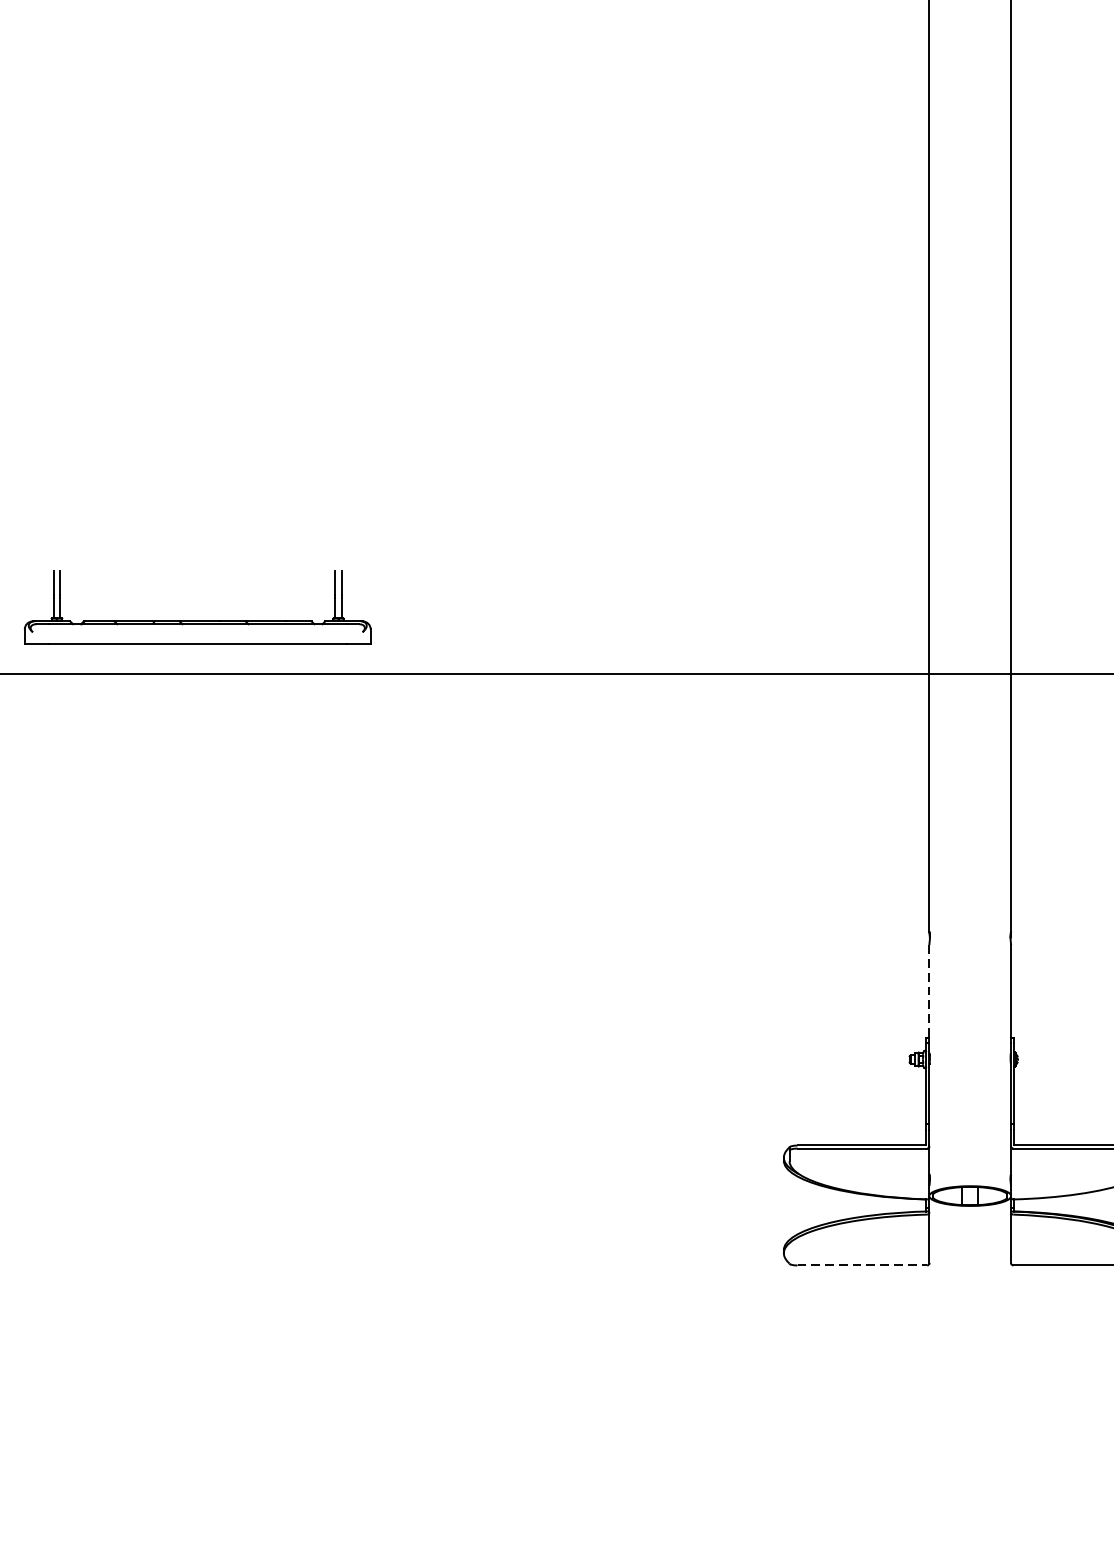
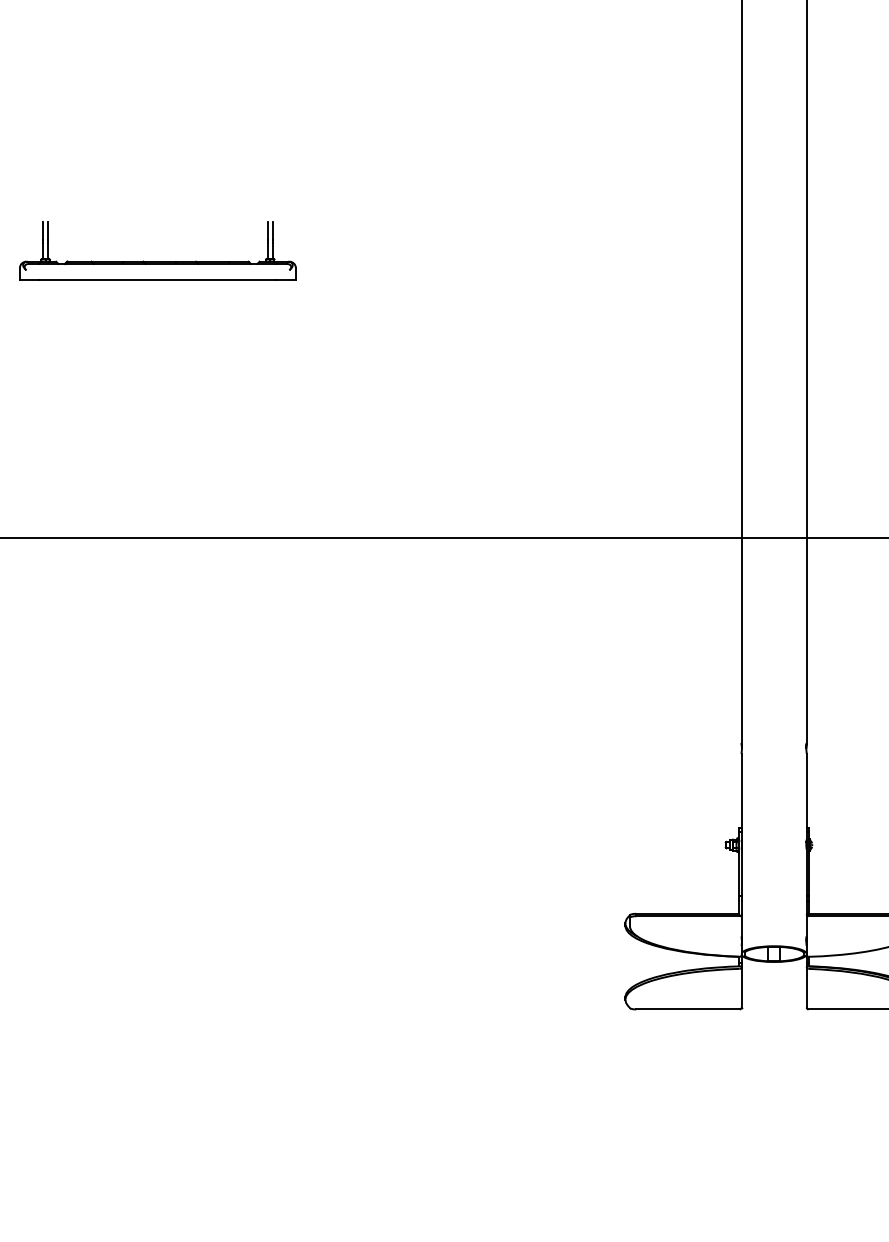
part: (197, 621) -> (157, 261), moved
line: (929, 992) -> (741, 791), dashed -> solid
line: (862, 1265) -> (688, 1009), dashed -> solid

